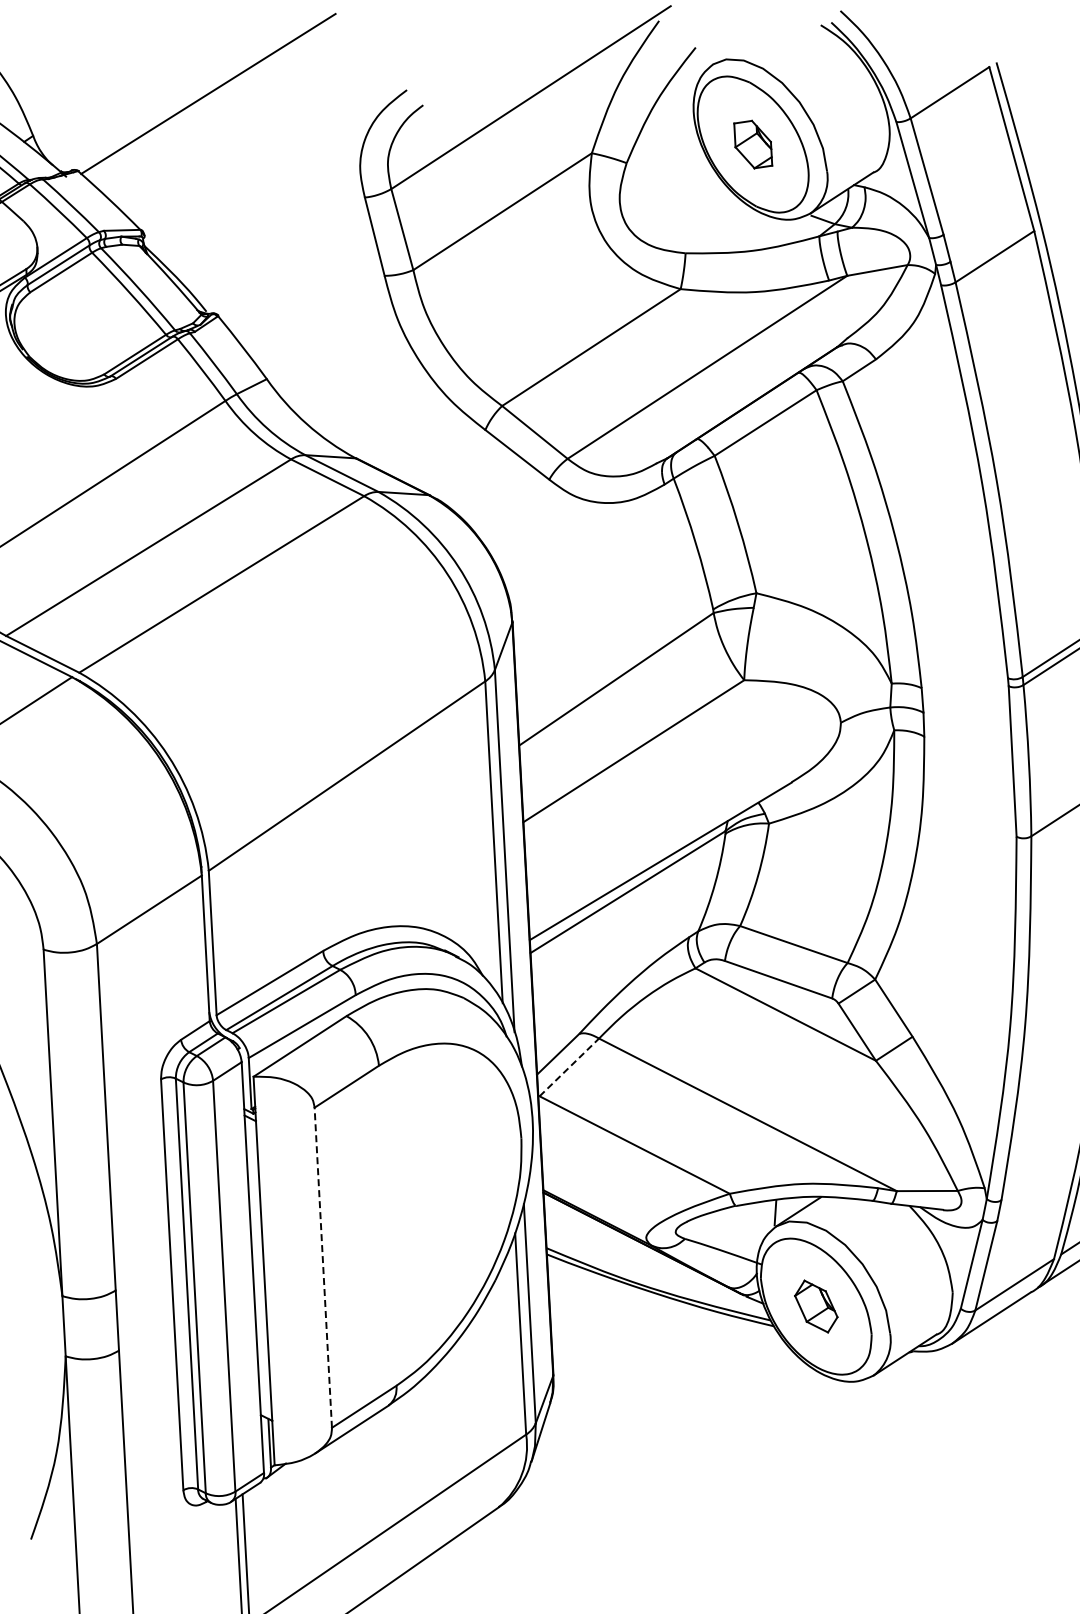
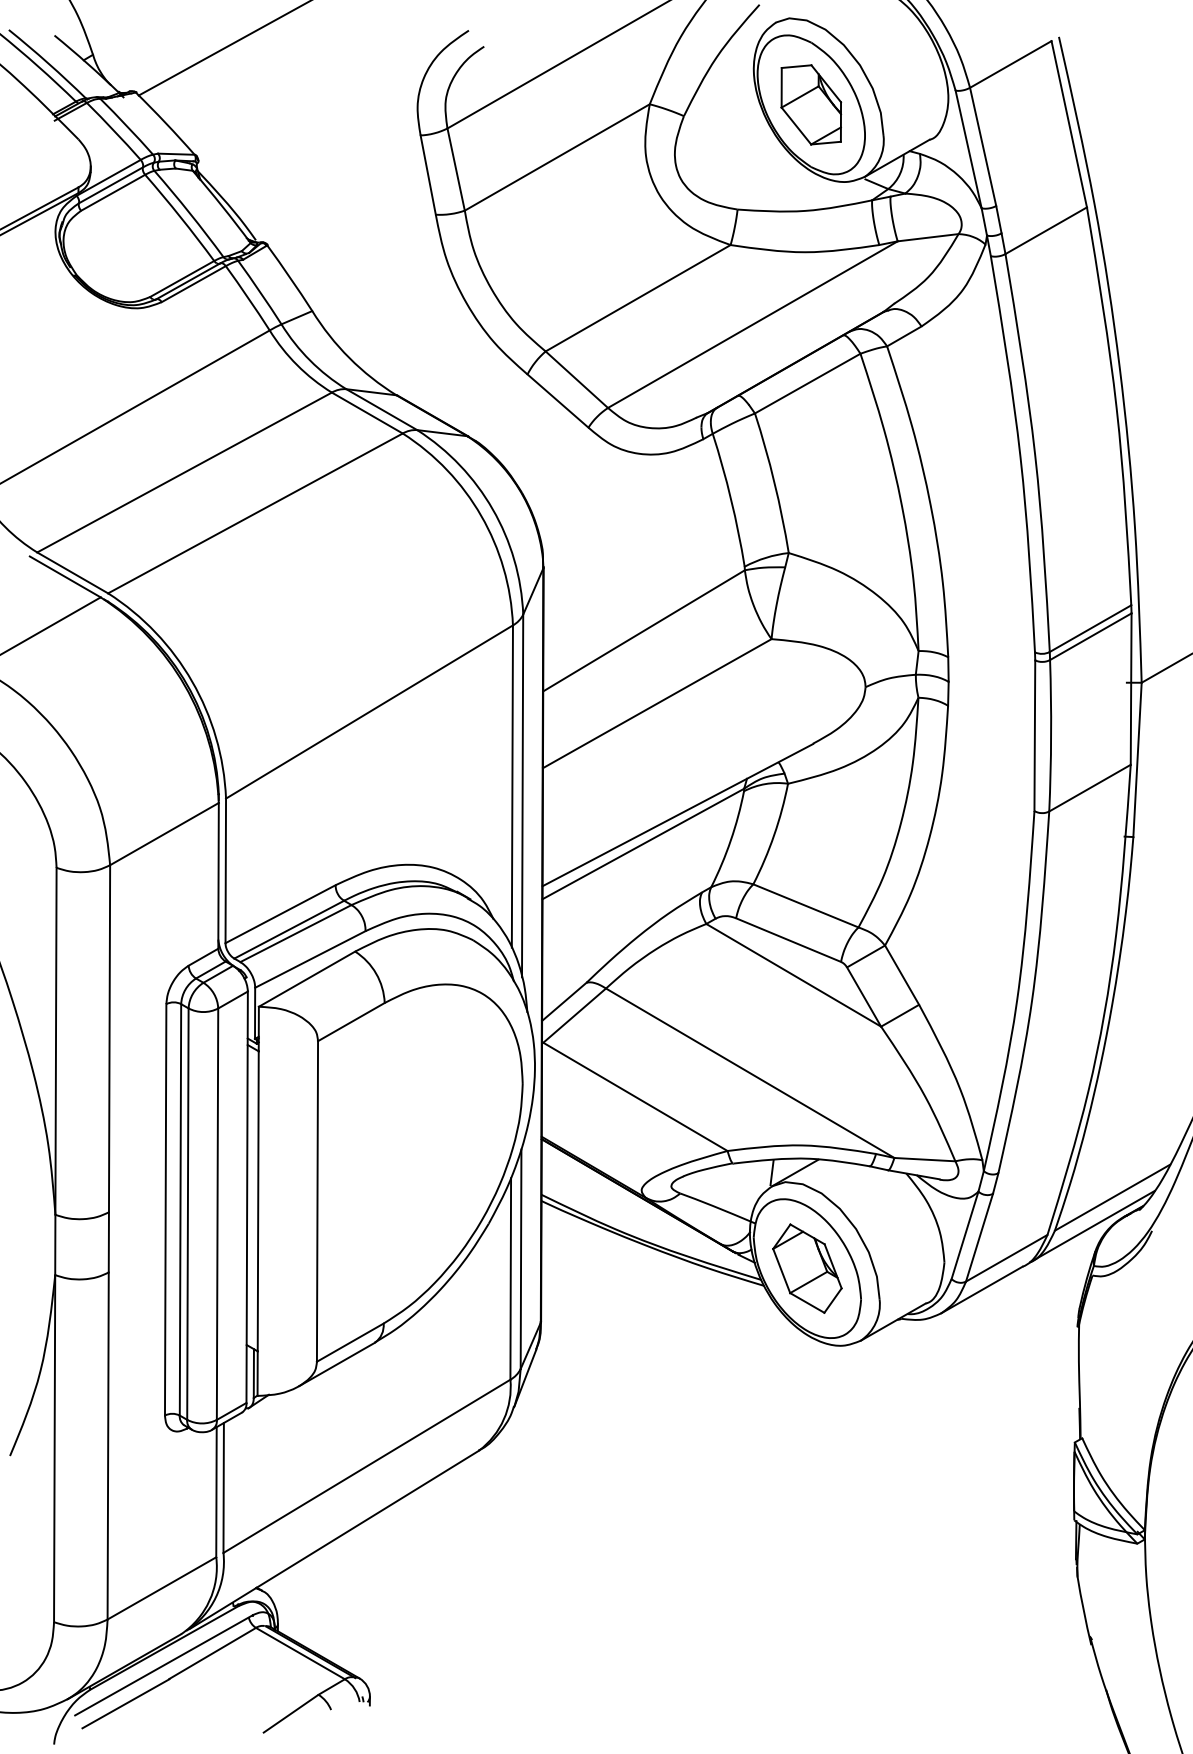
part: (753, 144) -> (811, 104), size x1.67
line: (570, 1067) -> (575, 1015), dashed -> solid
line: (323, 1266) -> (317, 1200), dashed -> solid
part: (816, 1306) -> (807, 1268), size x1.67

